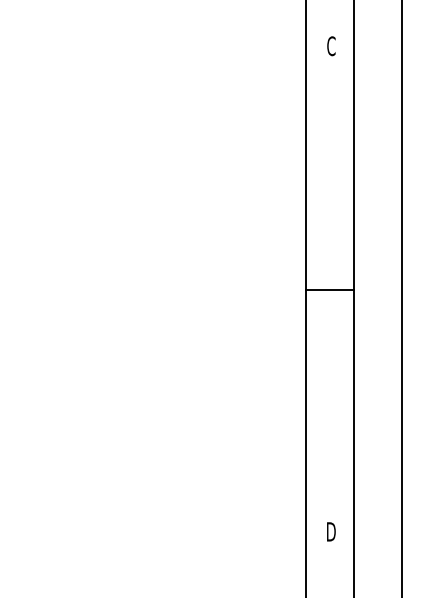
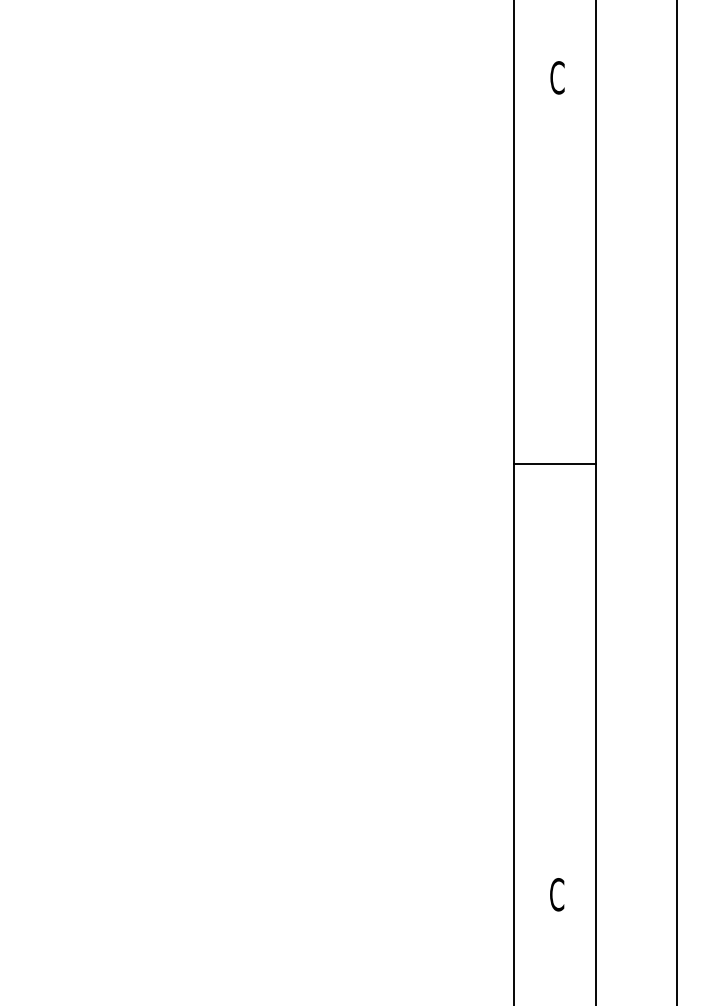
line: (329, 289) -> (554, 463), moved
text: (331, 531) -> (557, 894), D -> C

